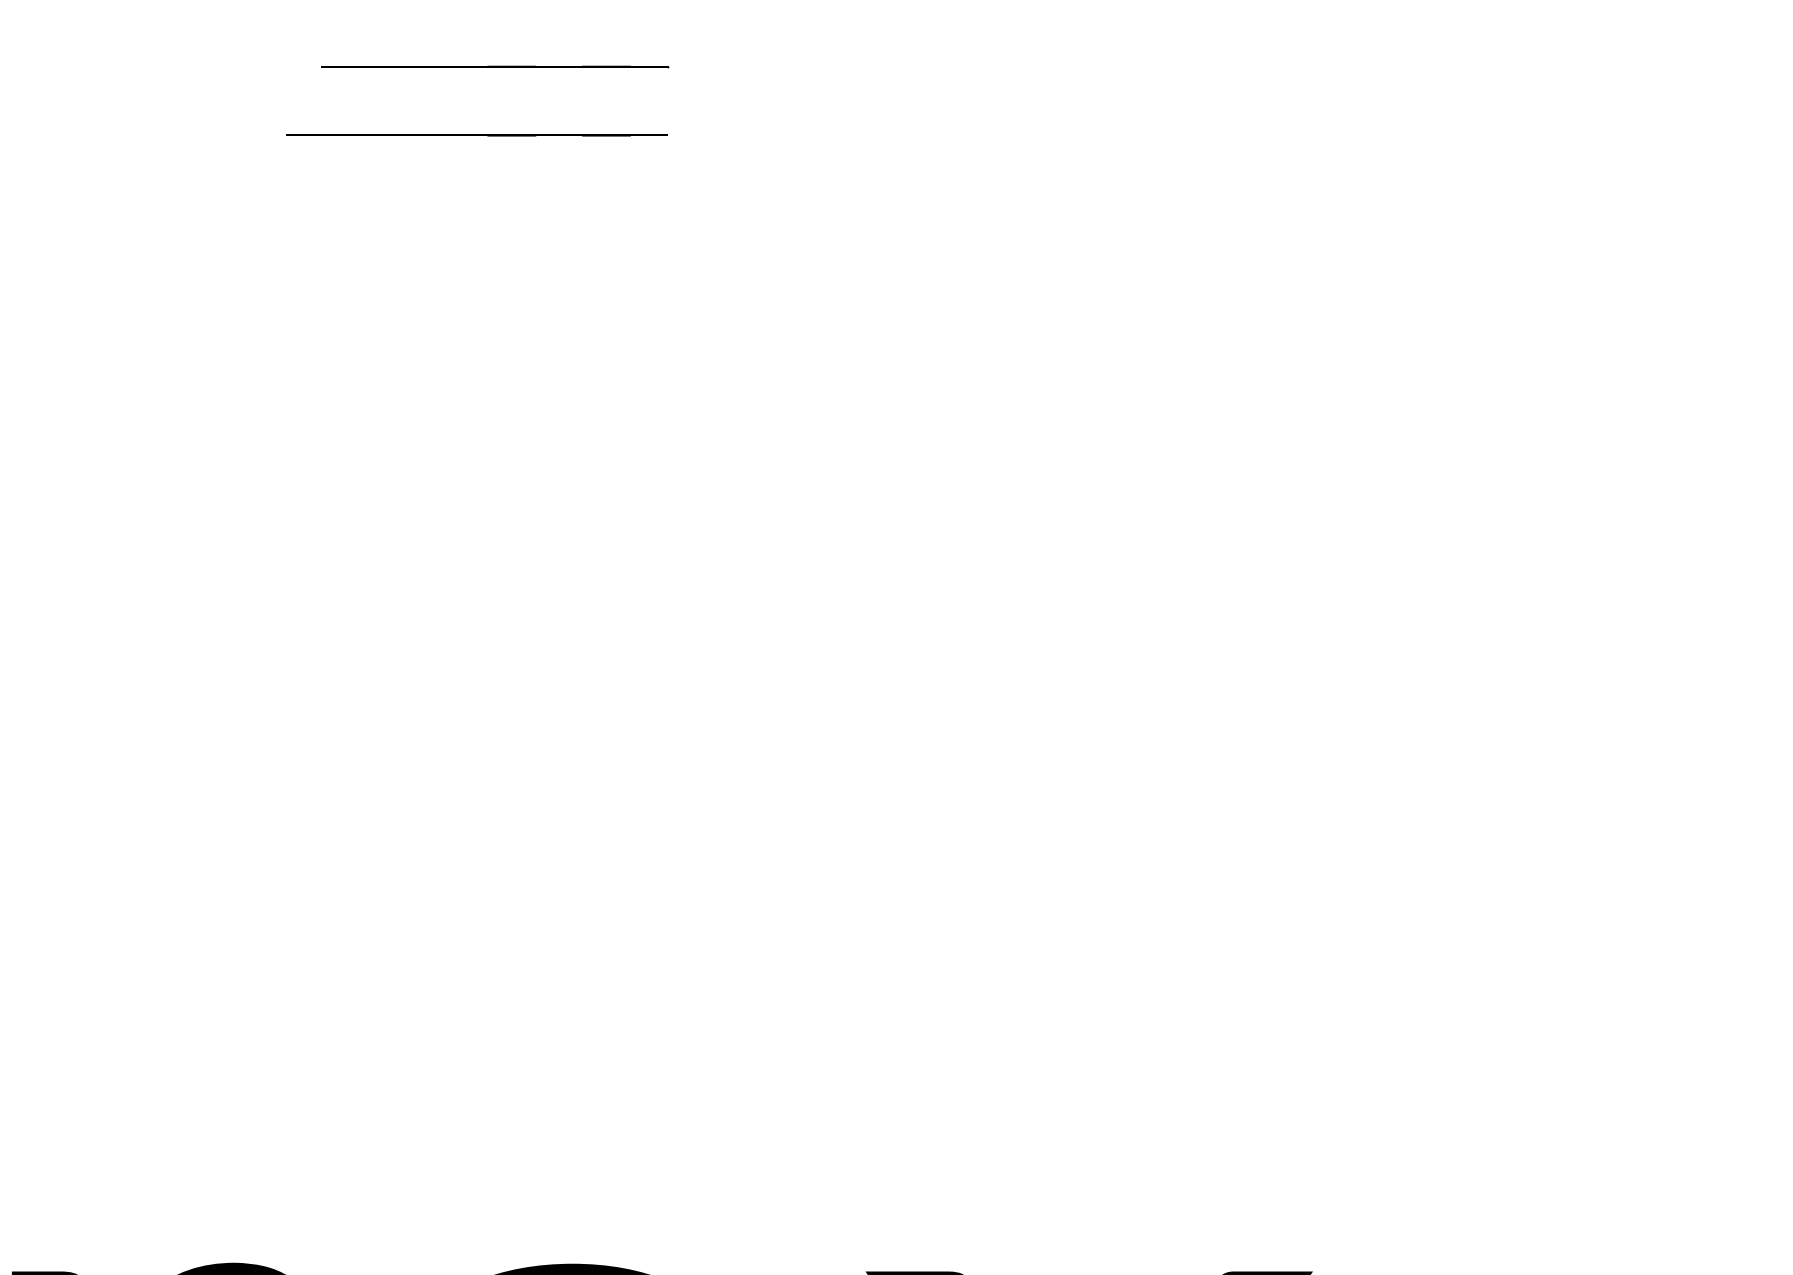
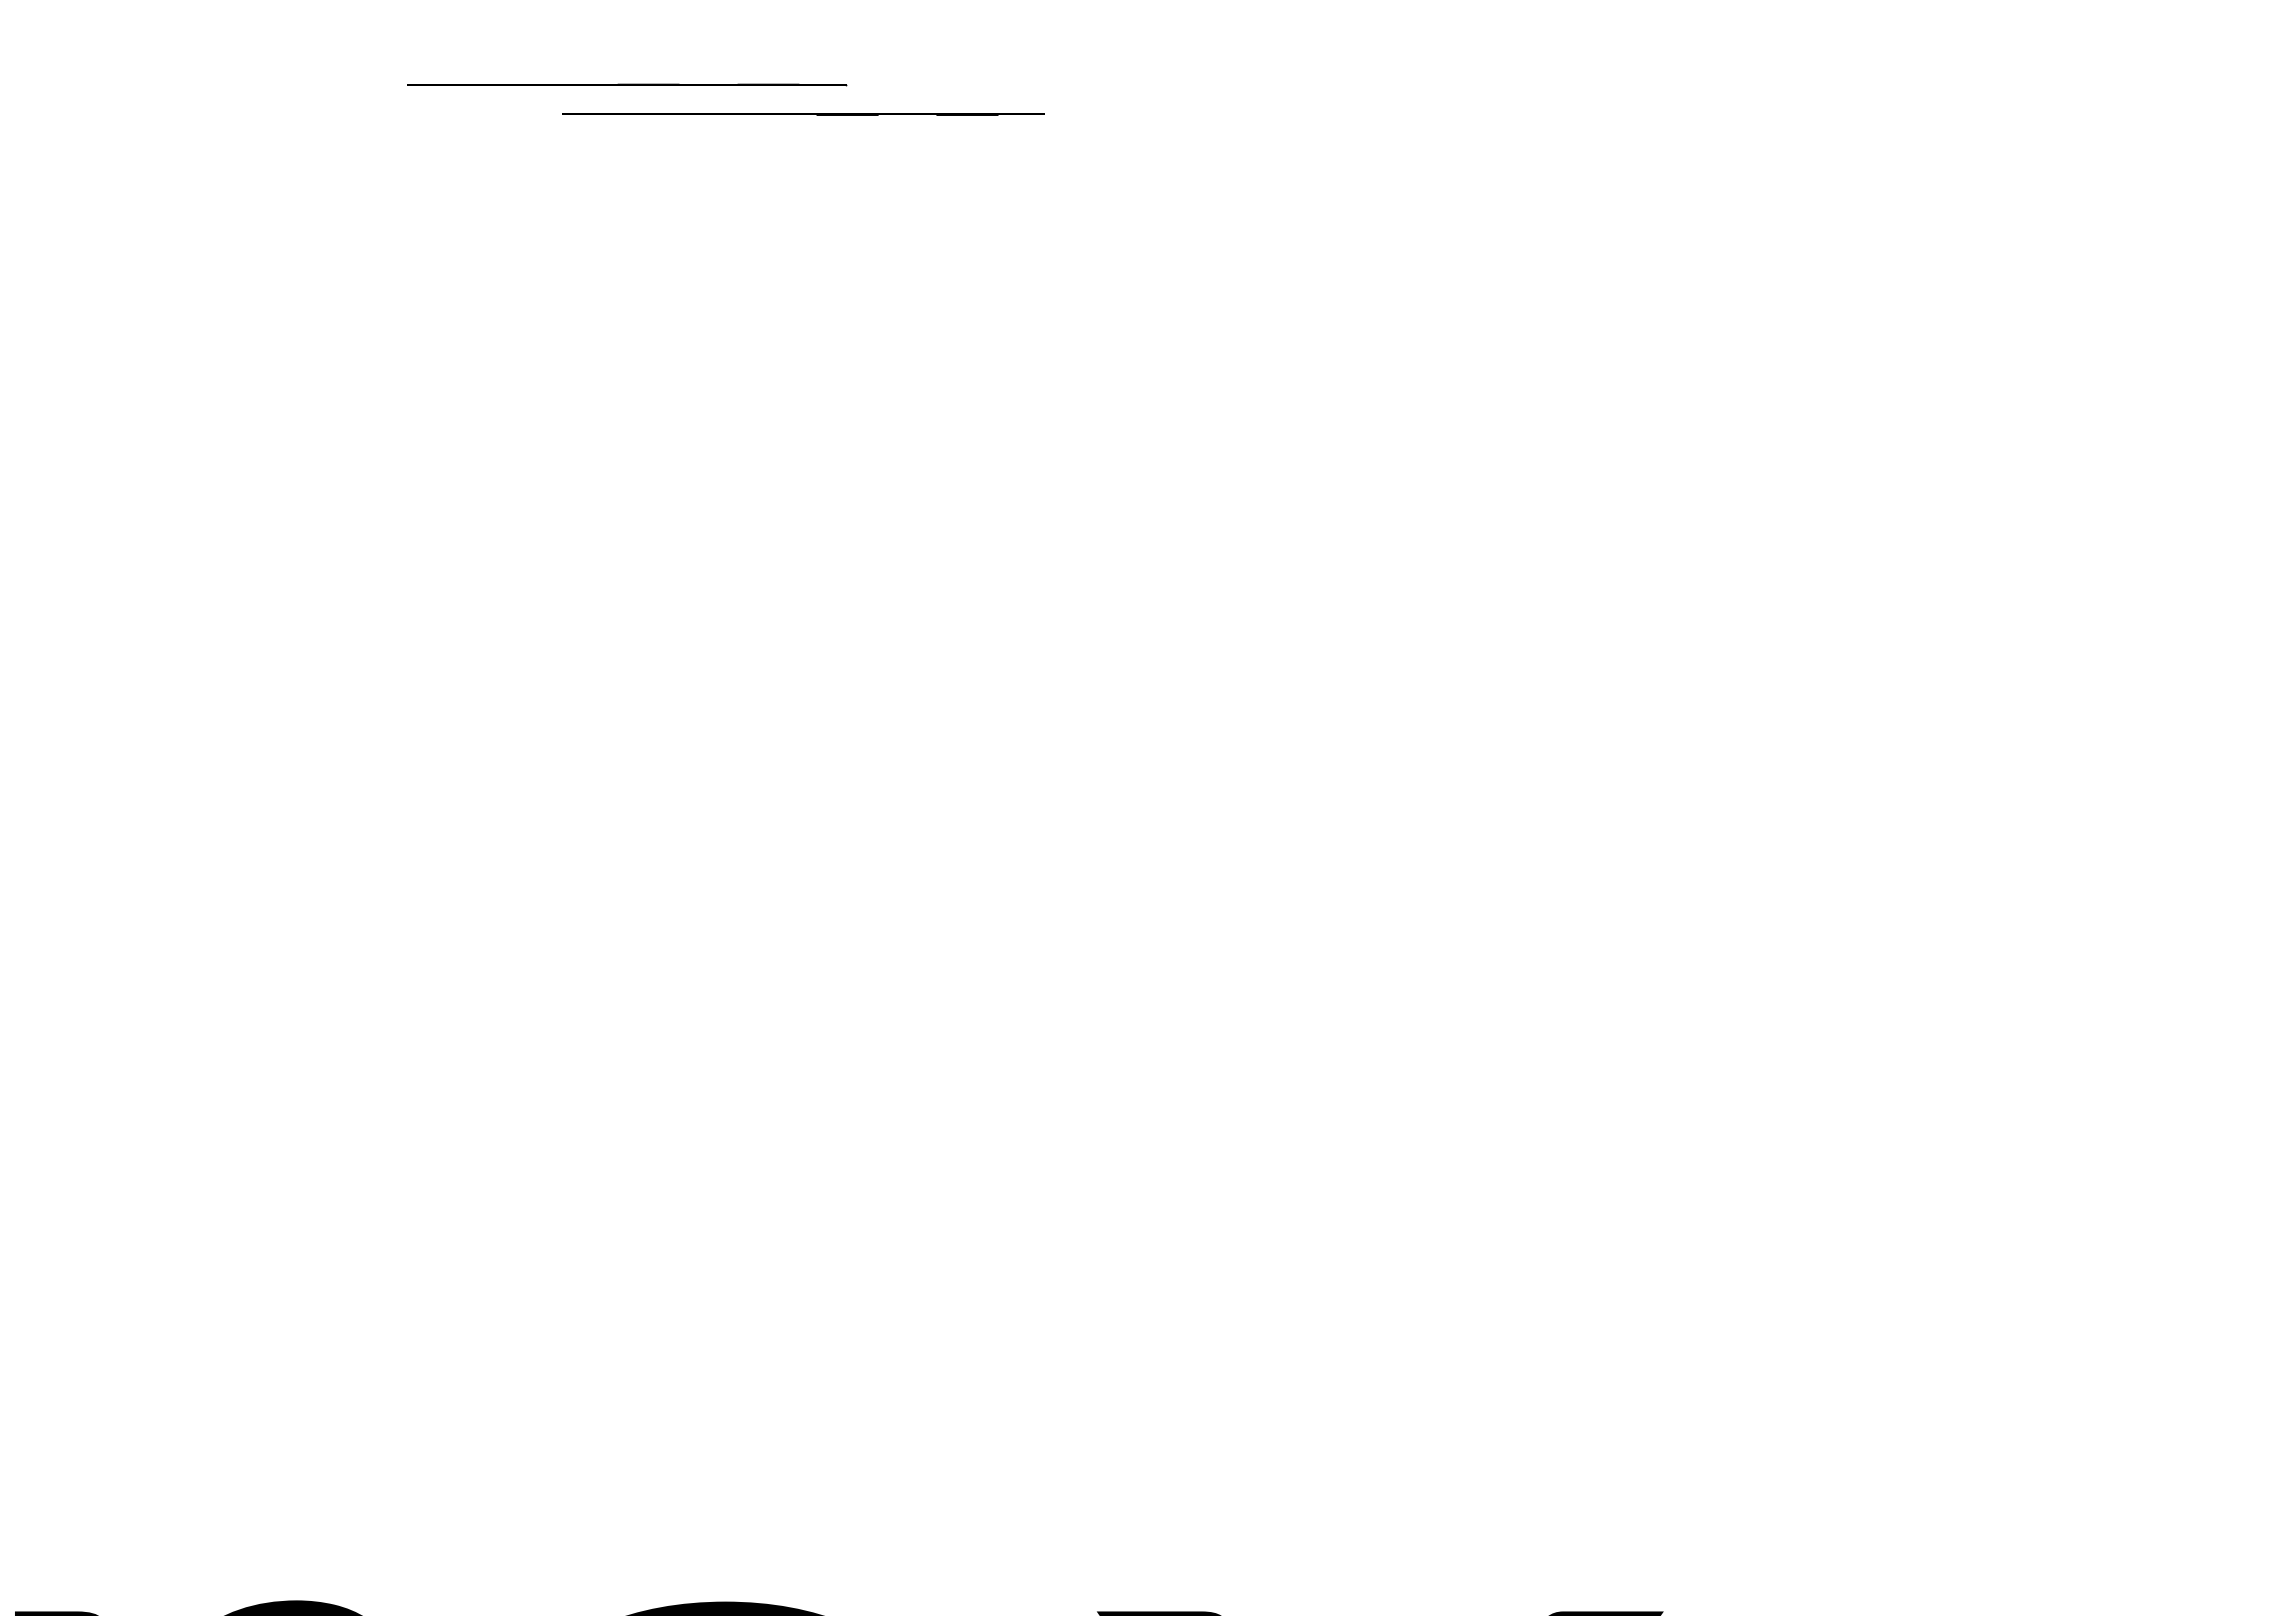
line: (477, 135) -> (803, 114), moved

